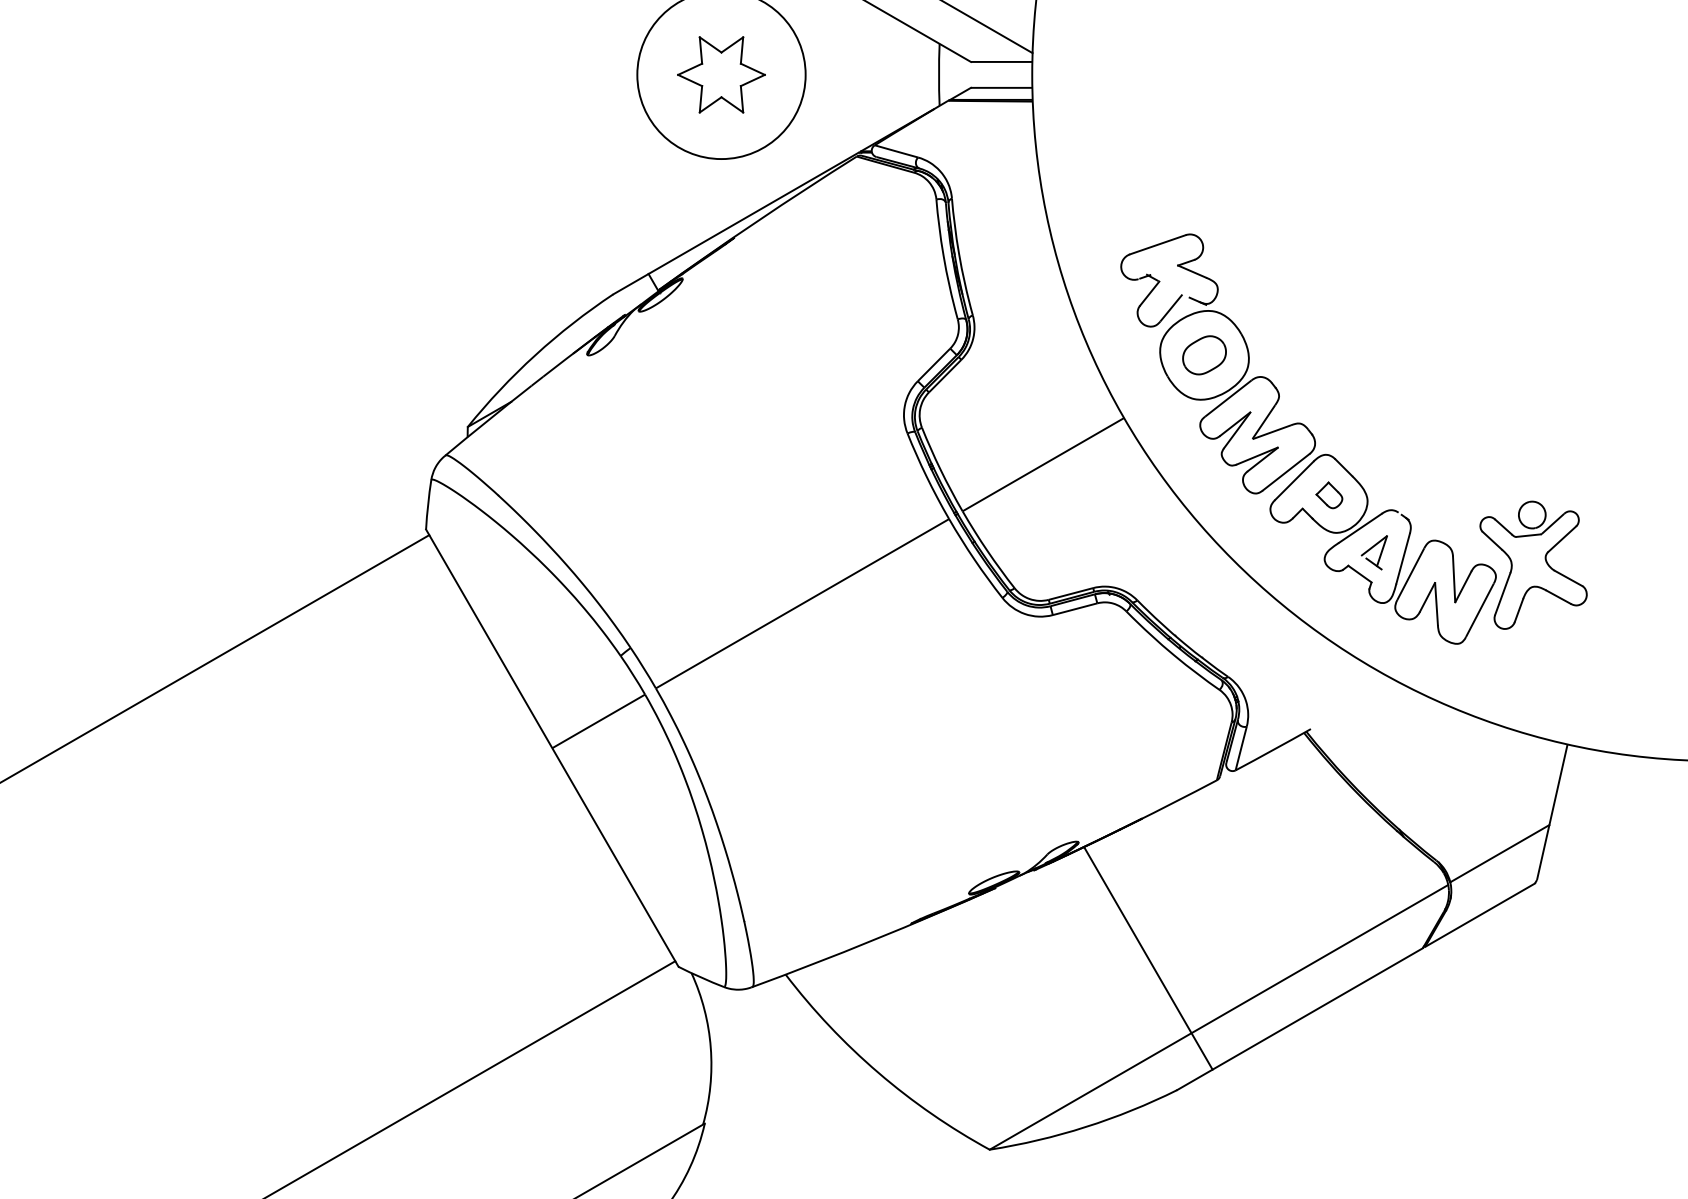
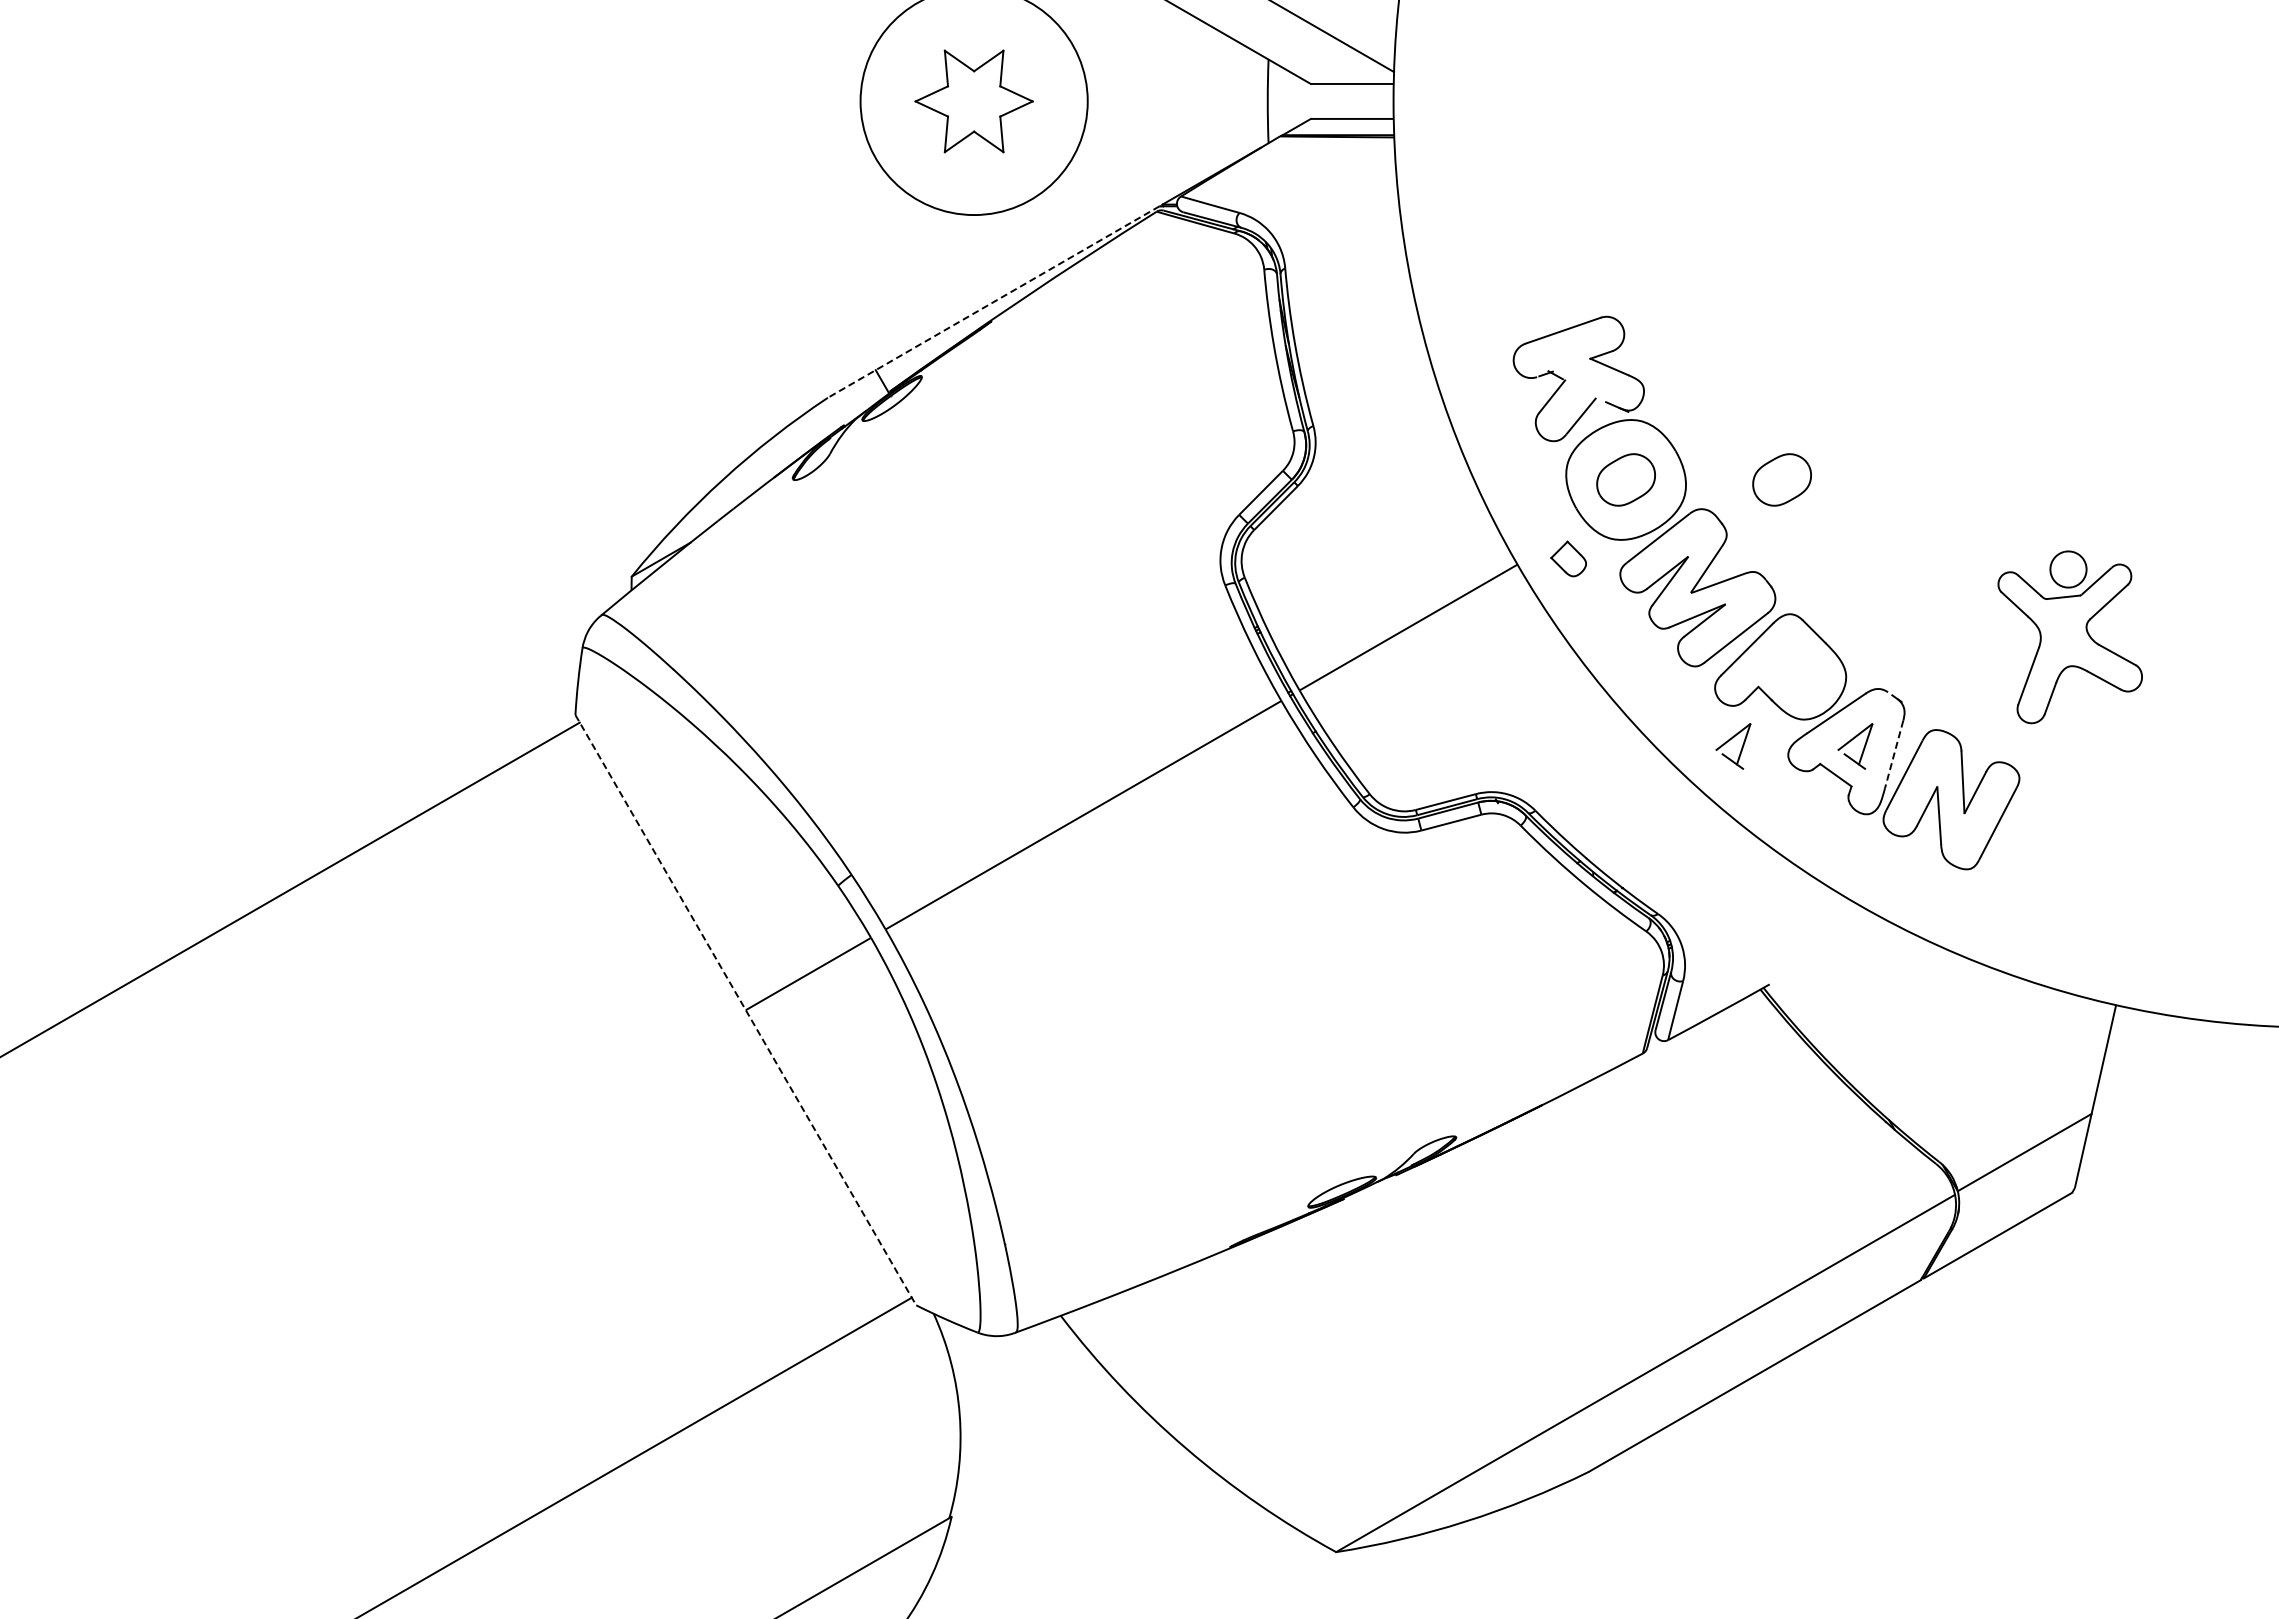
line: (735, 223) -> (993, 302), solid -> dashed
part: (1319, 355) -> (1781, 479), added
part: (1329, 495) -> (1568, 558), moved
part: (1281, 549) -> (1729, 741), added
line: (1403, 558) -> (1894, 754), solid -> dashed
part: (1533, 565) -> (2069, 637), moved
line: (552, 748) -> (745, 1010), solid -> dashed
line: (1148, 958) -> (1550, 1293), removed

